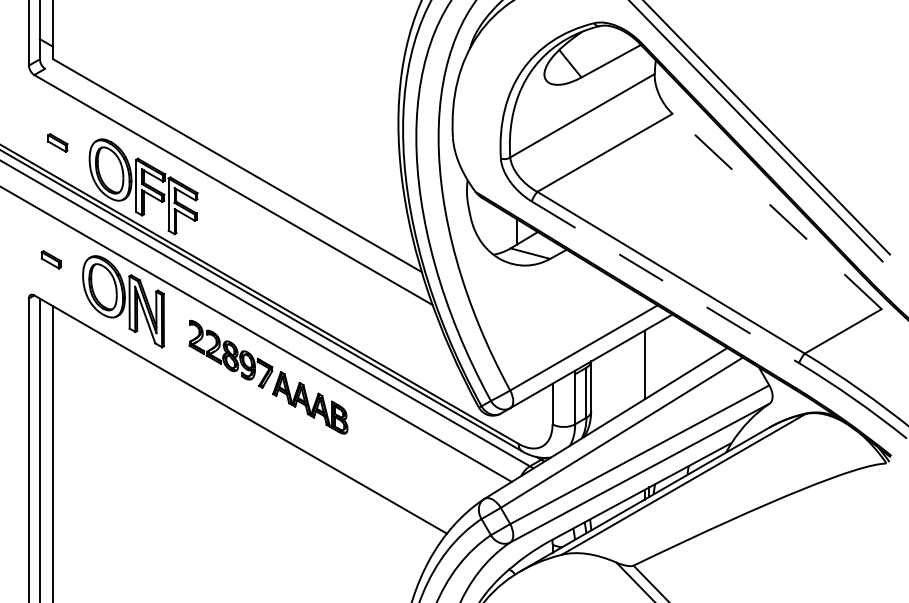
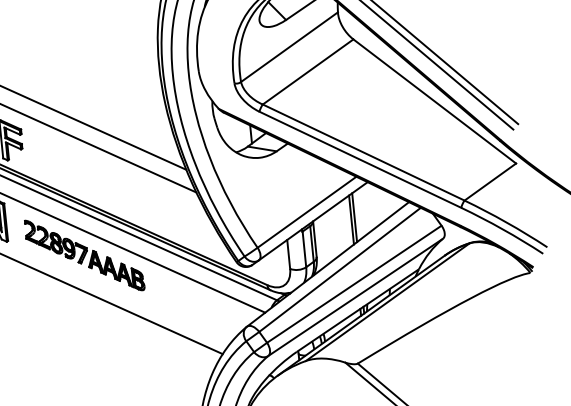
line: (776, 211) -> (434, 101), dashed -> solid
line: (665, 282) -> (360, 159), dashed -> solid
line: (649, 361) -> (354, 217), added

